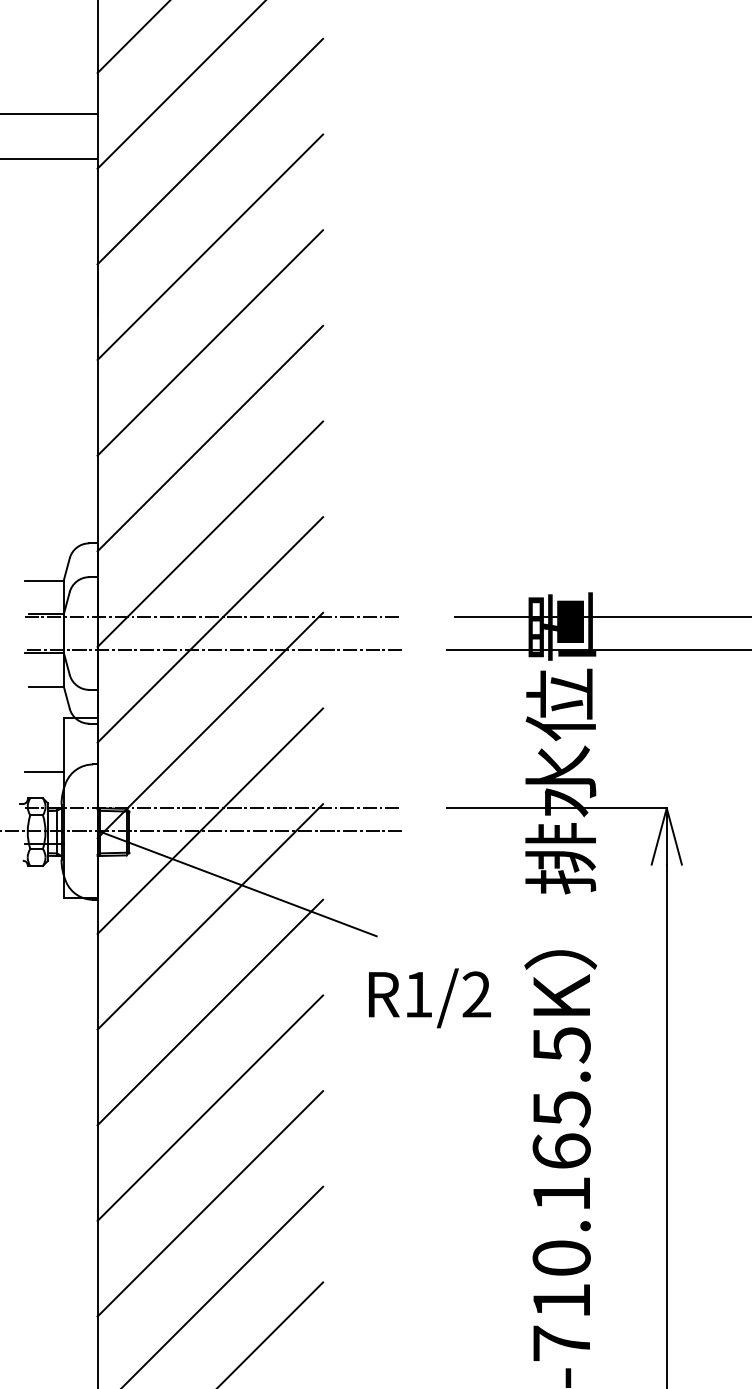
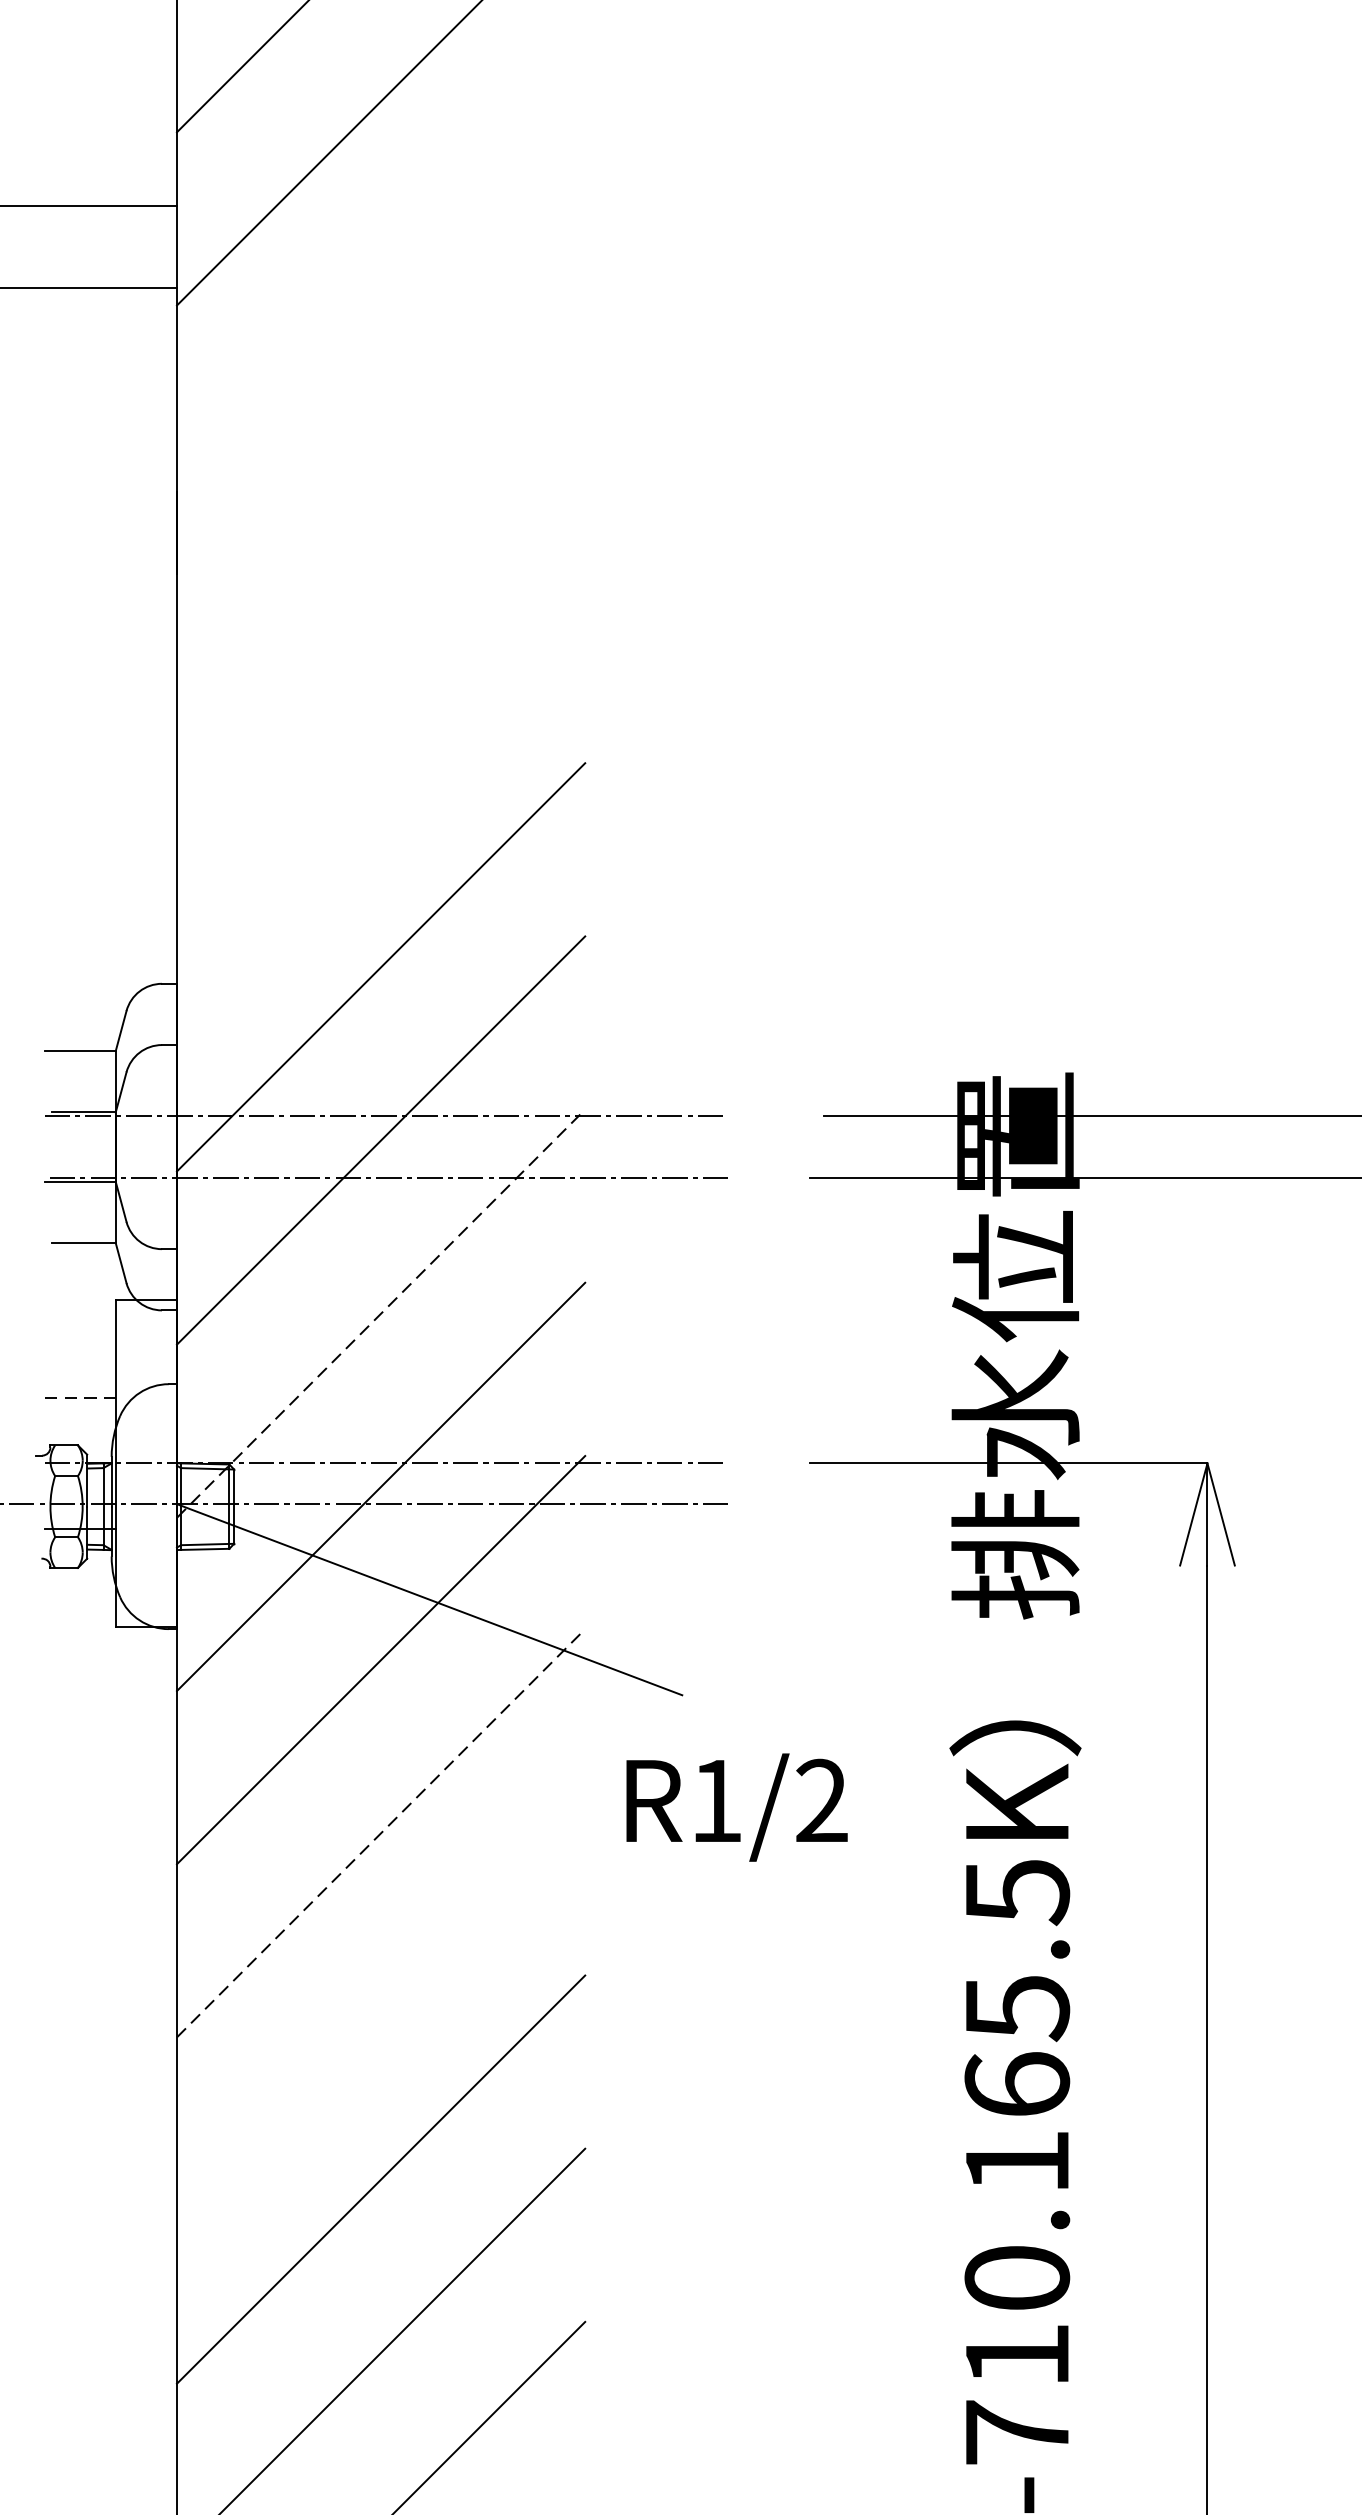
line: (210, 151) -> (381, 274), removed
line: (210, 246) -> (381, 446), removed
line: (210, 342) -> (381, 620), removed
line: (210, 438) -> (381, 794), removed
line: (210, 725) -> (381, 1313), solid -> dashed
line: (44, 772) -> (80, 1398), solid -> dashed
text: (429, 998) -> (736, 1807), moved
line: (210, 1012) -> (381, 1833), solid -> dashed
line: (210, 1107) -> (381, 2005), removed

